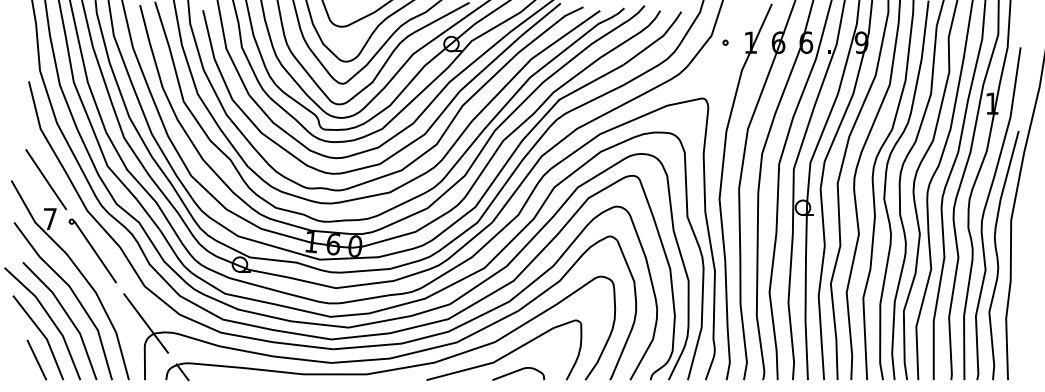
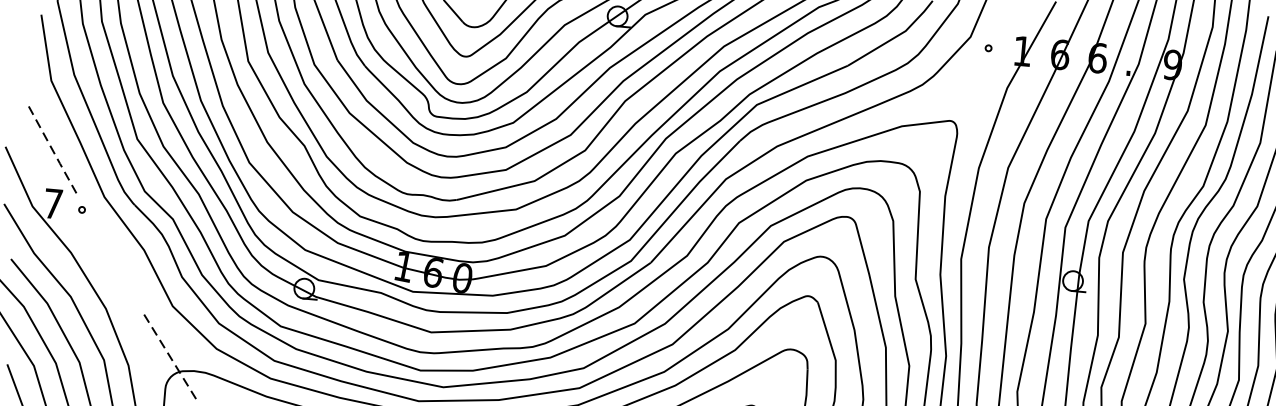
line: (46, 180) -> (52, 151), solid -> dashed
line: (94, 251) -> (109, 253), removed
line: (146, 323) -> (170, 356), solid -> dashed

